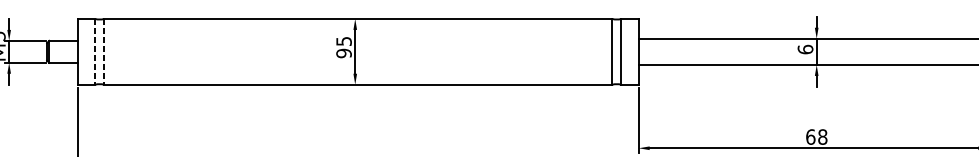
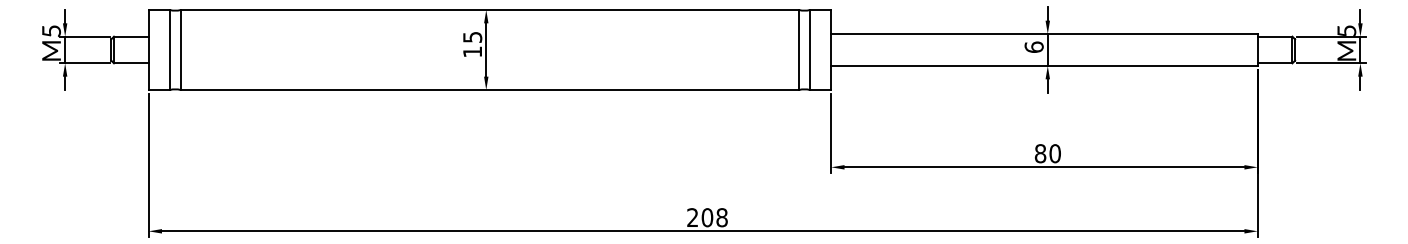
line: (95, 52) -> (170, 50), dashed -> solid
line: (103, 52) -> (180, 50), dashed -> solid
text: (343, 53) -> (472, 51), 95 -> 15
text: (816, 136) -> (1047, 153), 68 -> 80

